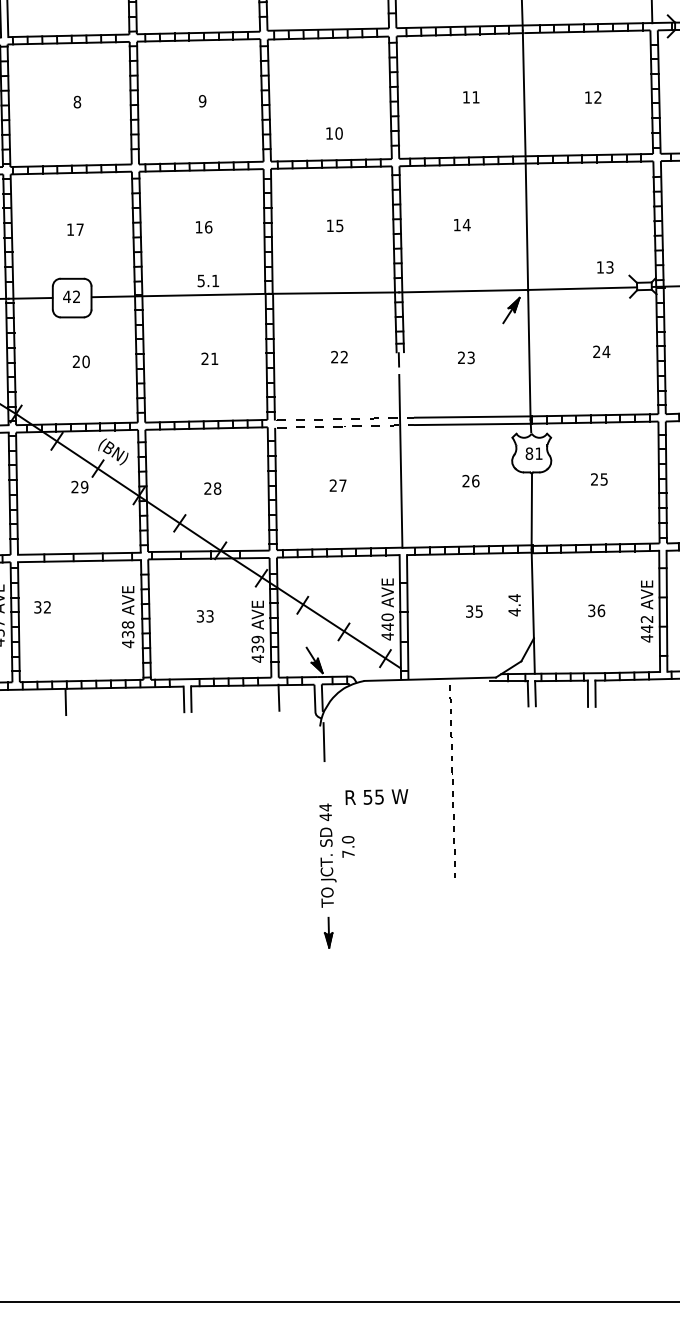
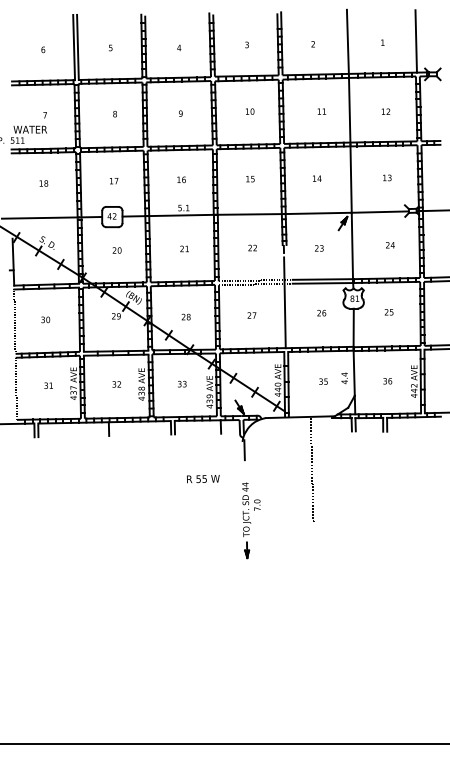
text: (335, 133) -> (250, 111), moved
text: (605, 266) -> (387, 177), moved
text: (41, 607) -> (116, 384), moved
text: (377, 797) -> (203, 479), moved

